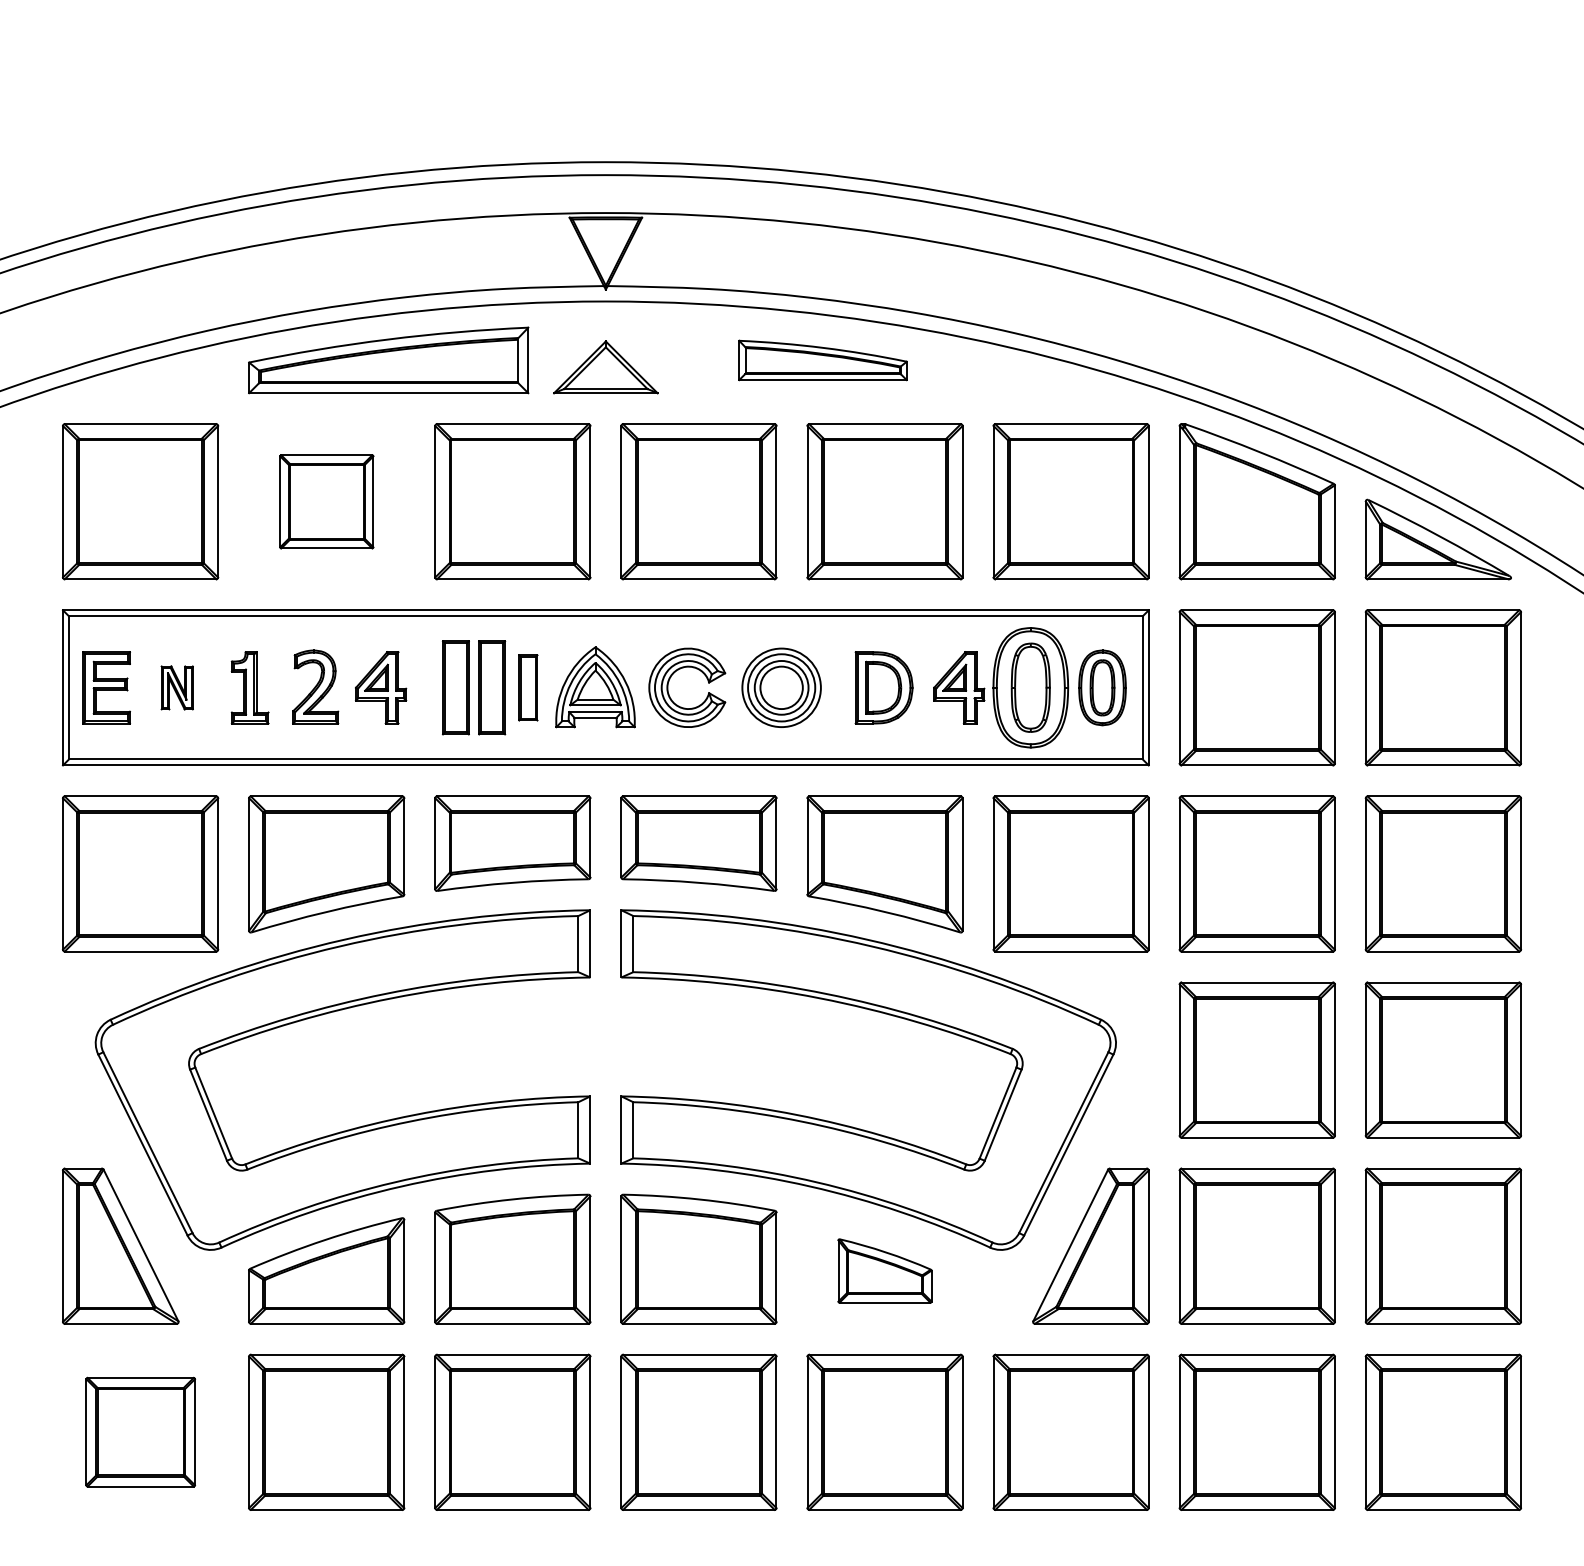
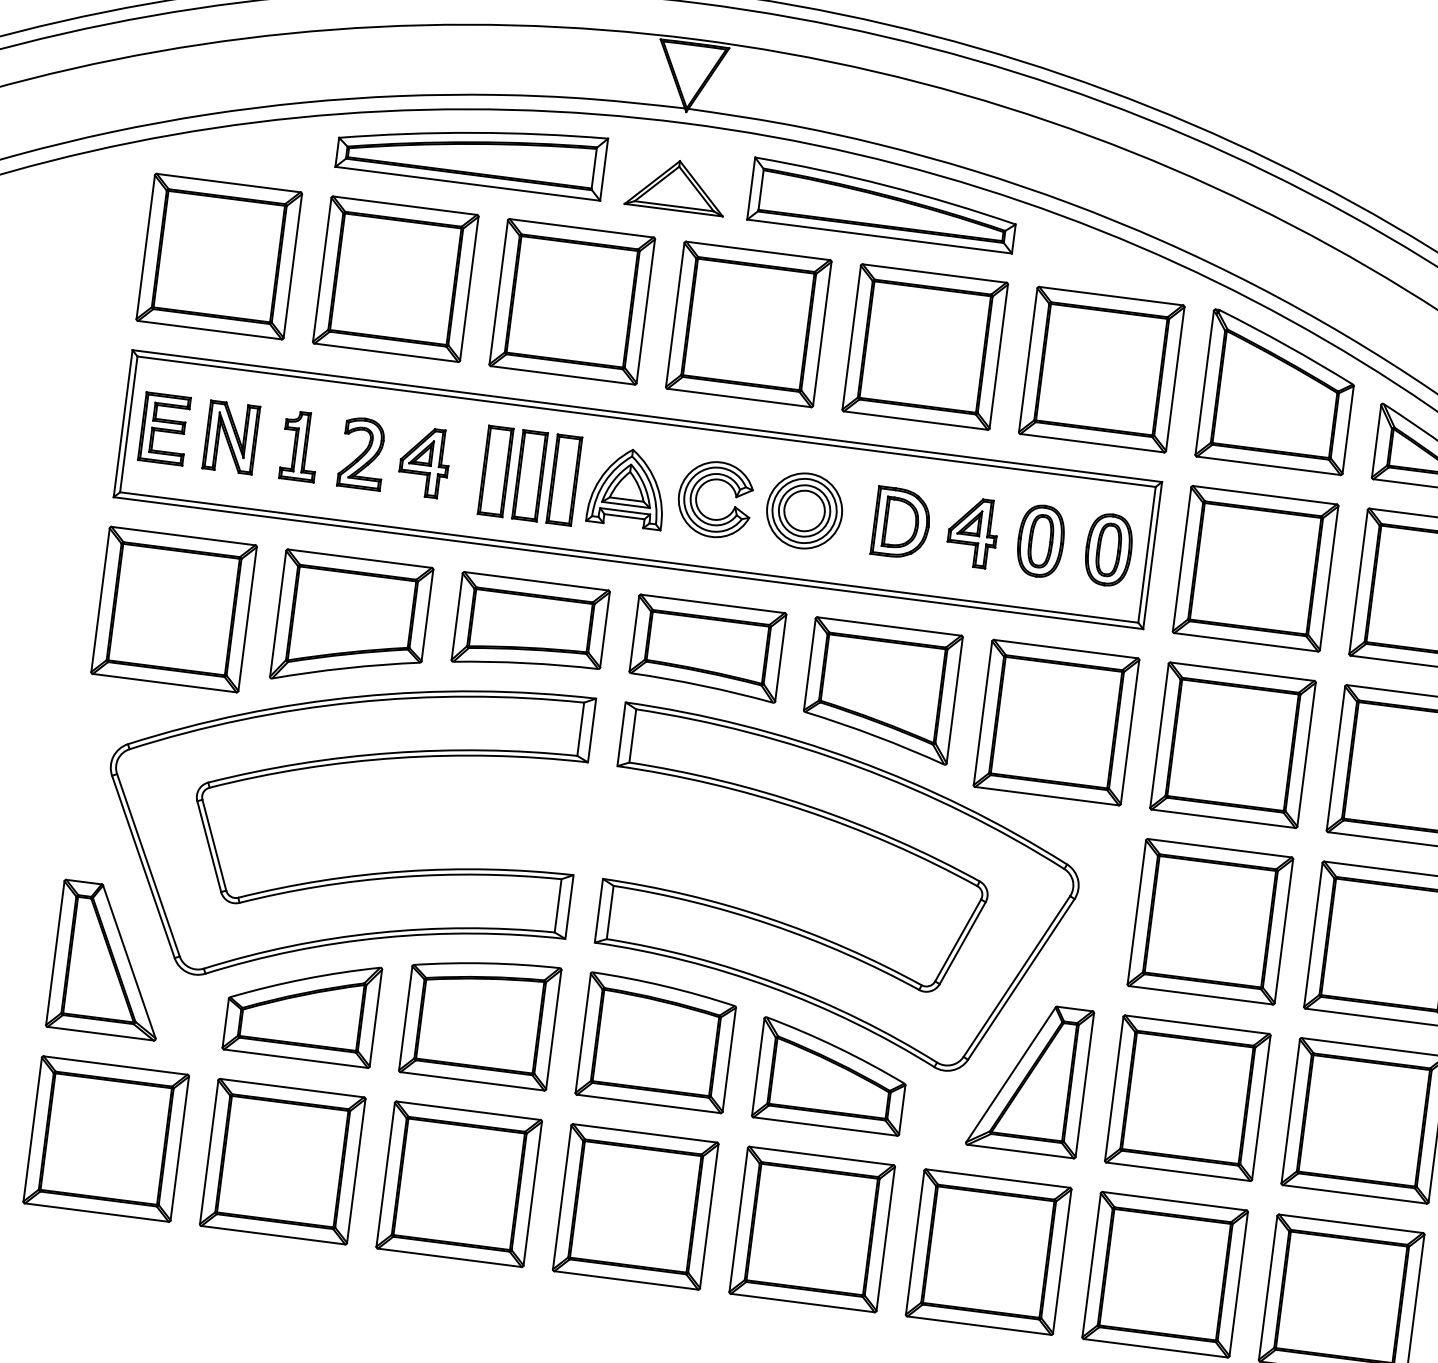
part: (822, 360) -> (883, 205), size x1.67
part: (326, 501) -> (395, 278), size x1.67
part: (177, 687) -> (231, 437), size x1.67
part: (528, 687) -> (564, 479), size x1.43
part: (1030, 687) -> (1040, 540), size x0.62
part: (884, 1270) -> (831, 1075), size x1.67
part: (140, 1431) -> (106, 1138), size x1.43

